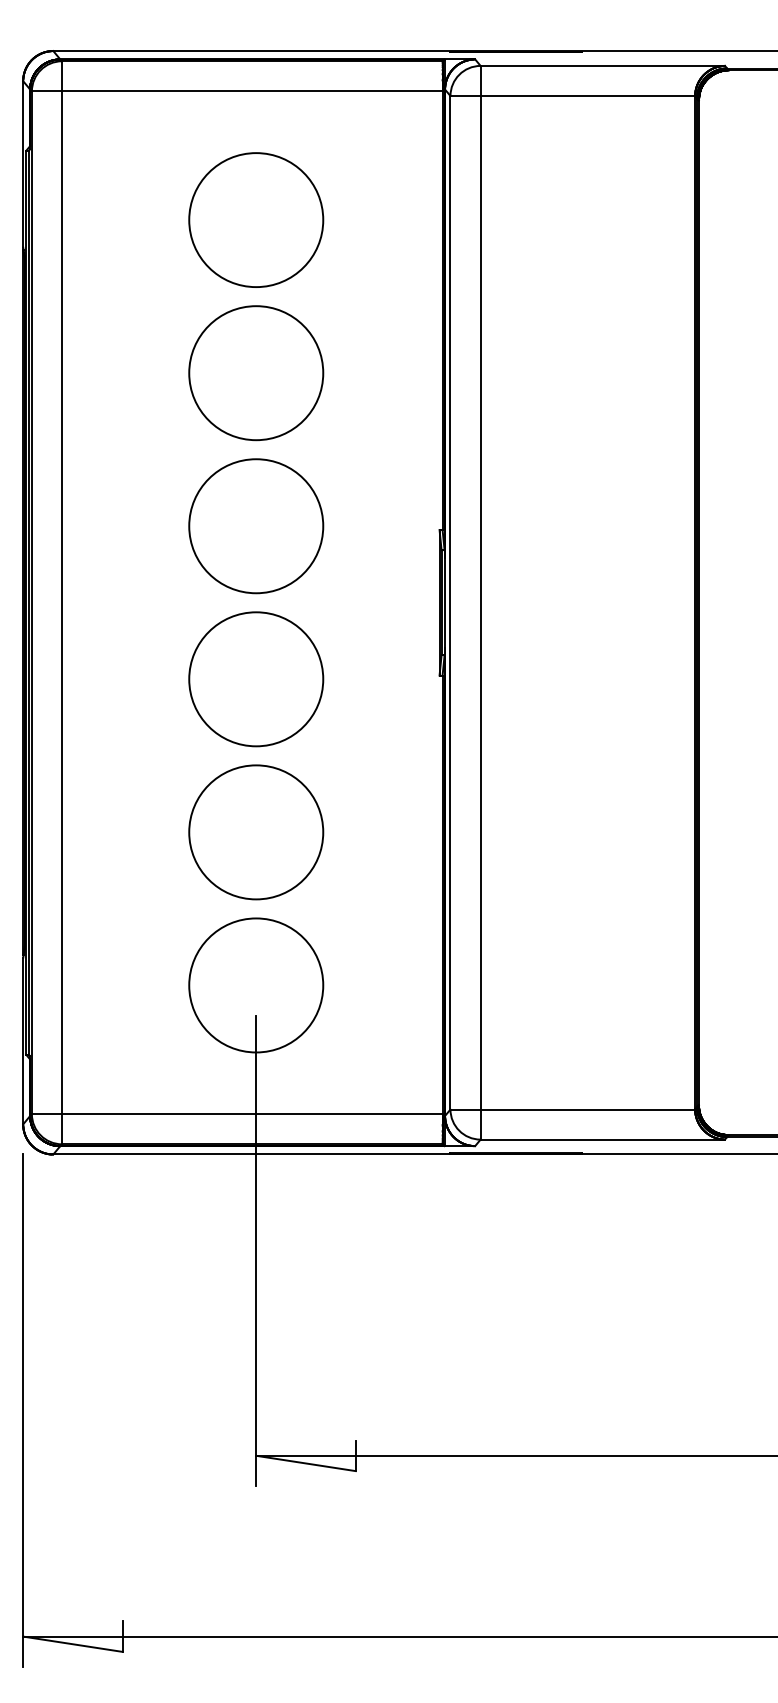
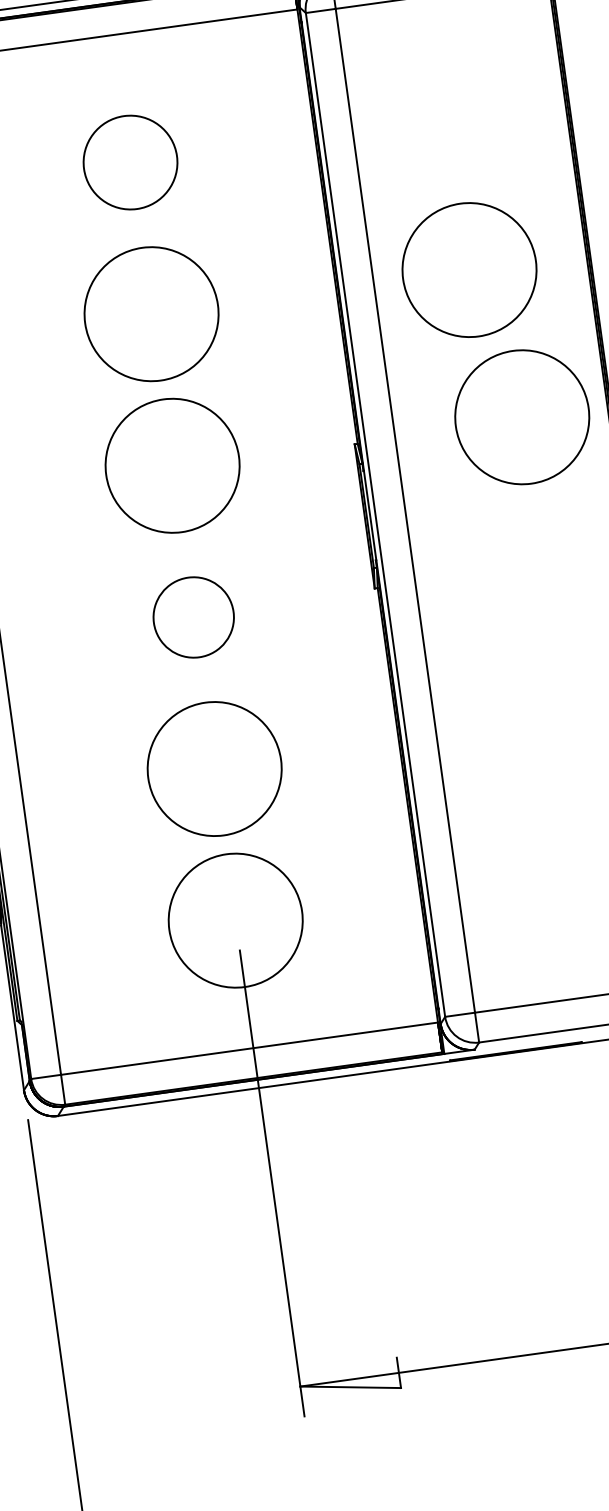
circle: (256, 220) -> (130, 162), size x0.7
circle: (577, 373) -> (469, 270), added
circle: (609, 526) -> (522, 417), added
circle: (256, 679) -> (193, 617), size x0.6

